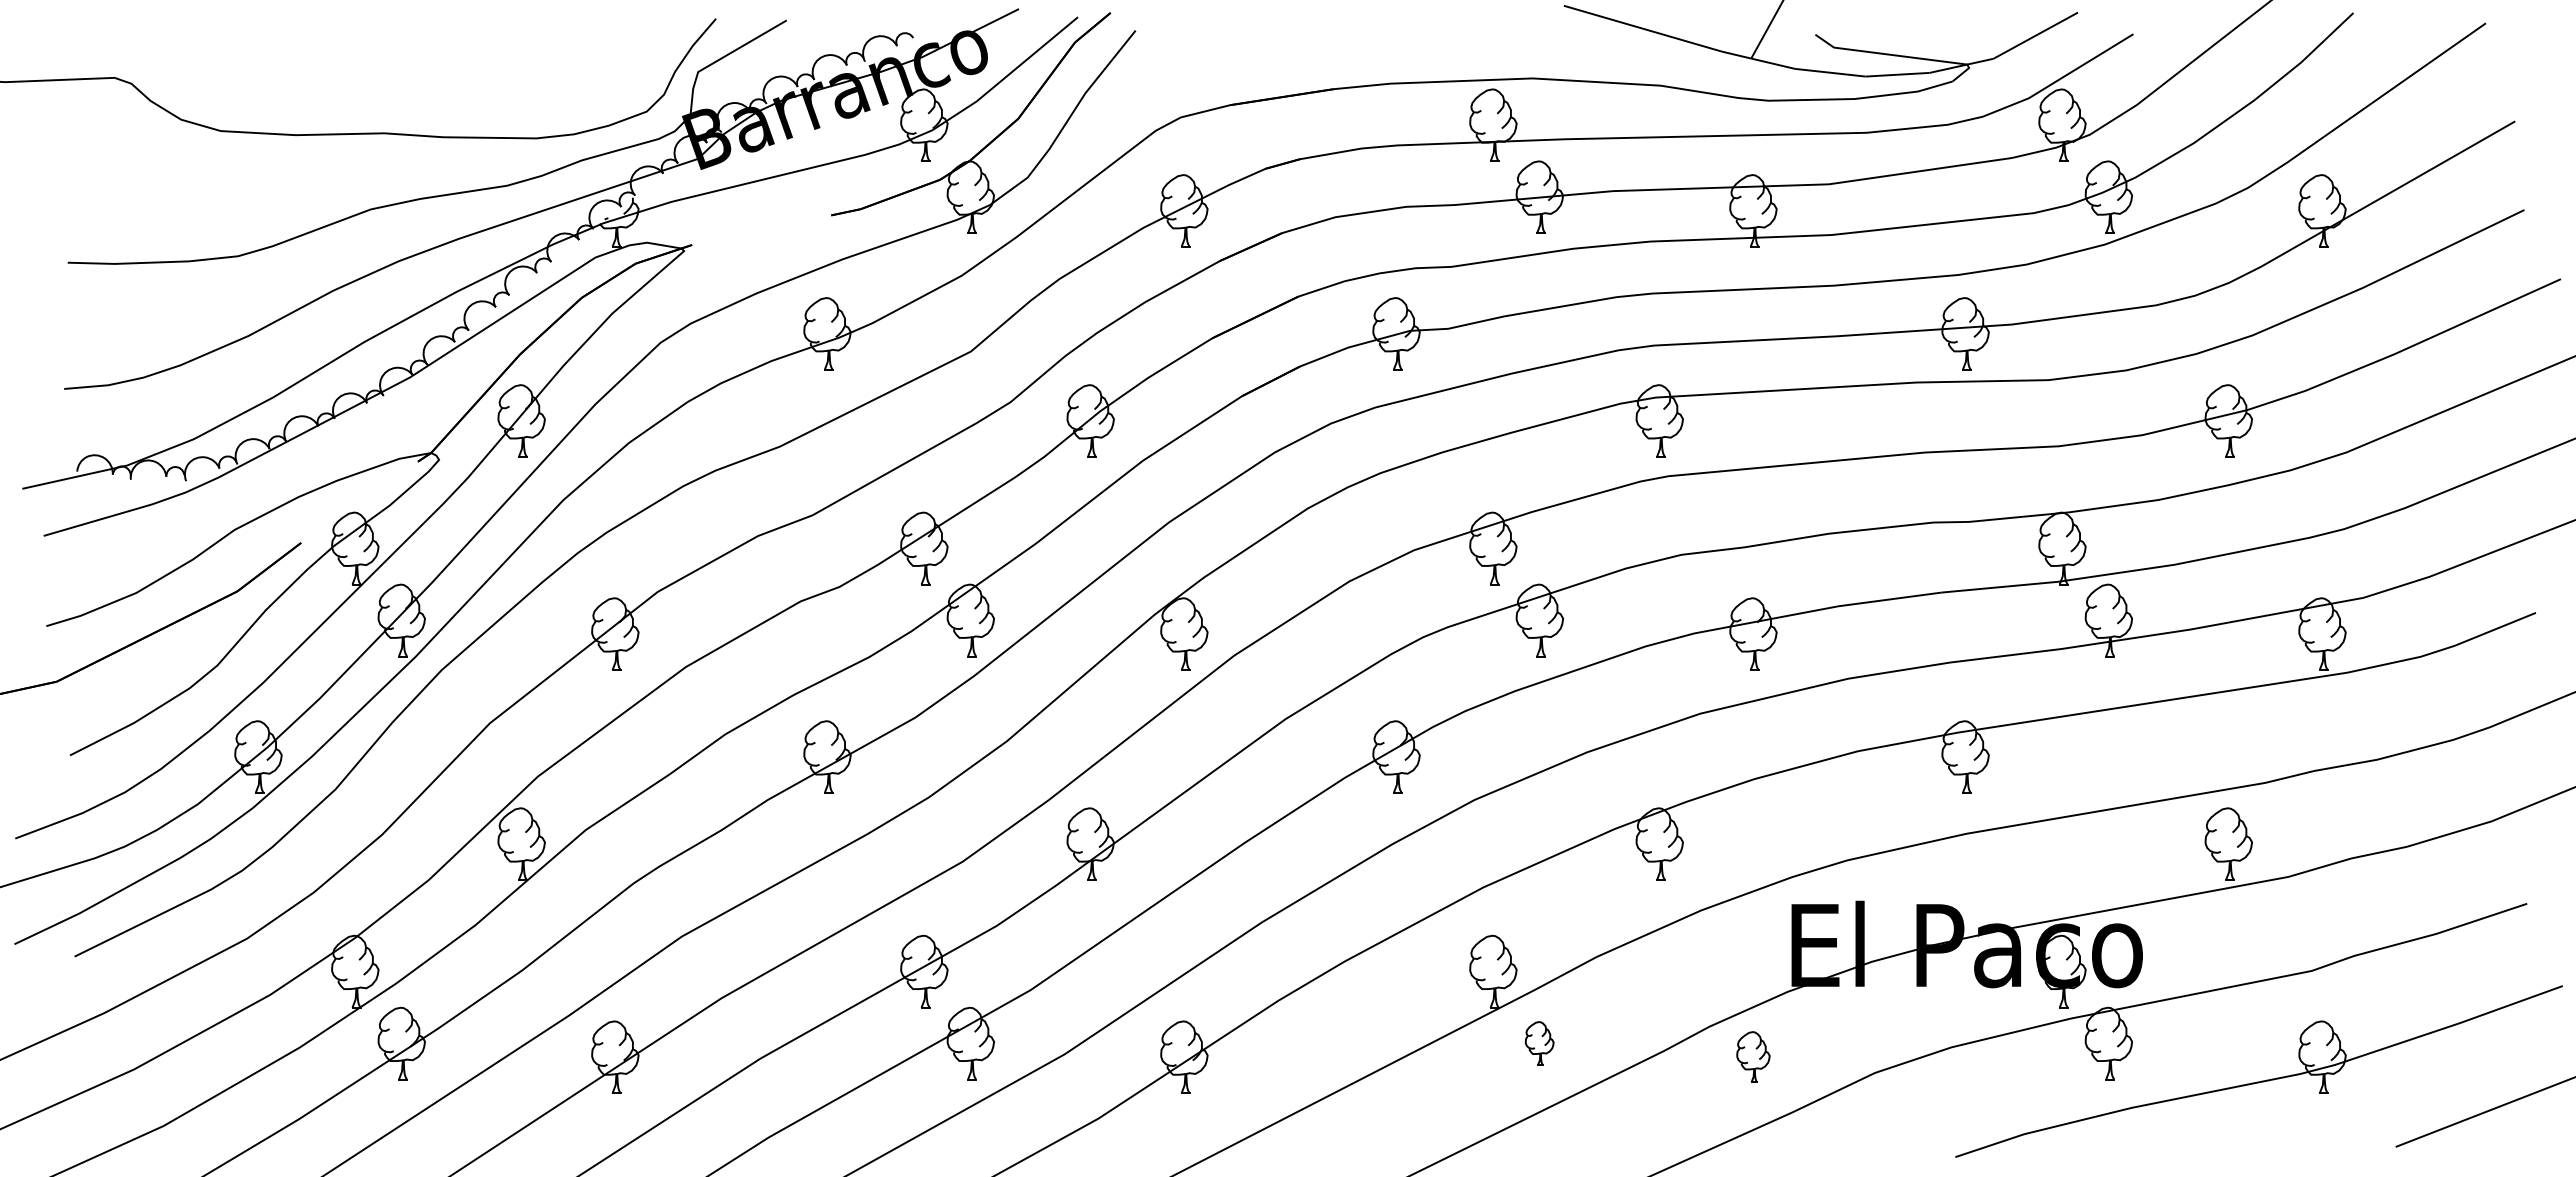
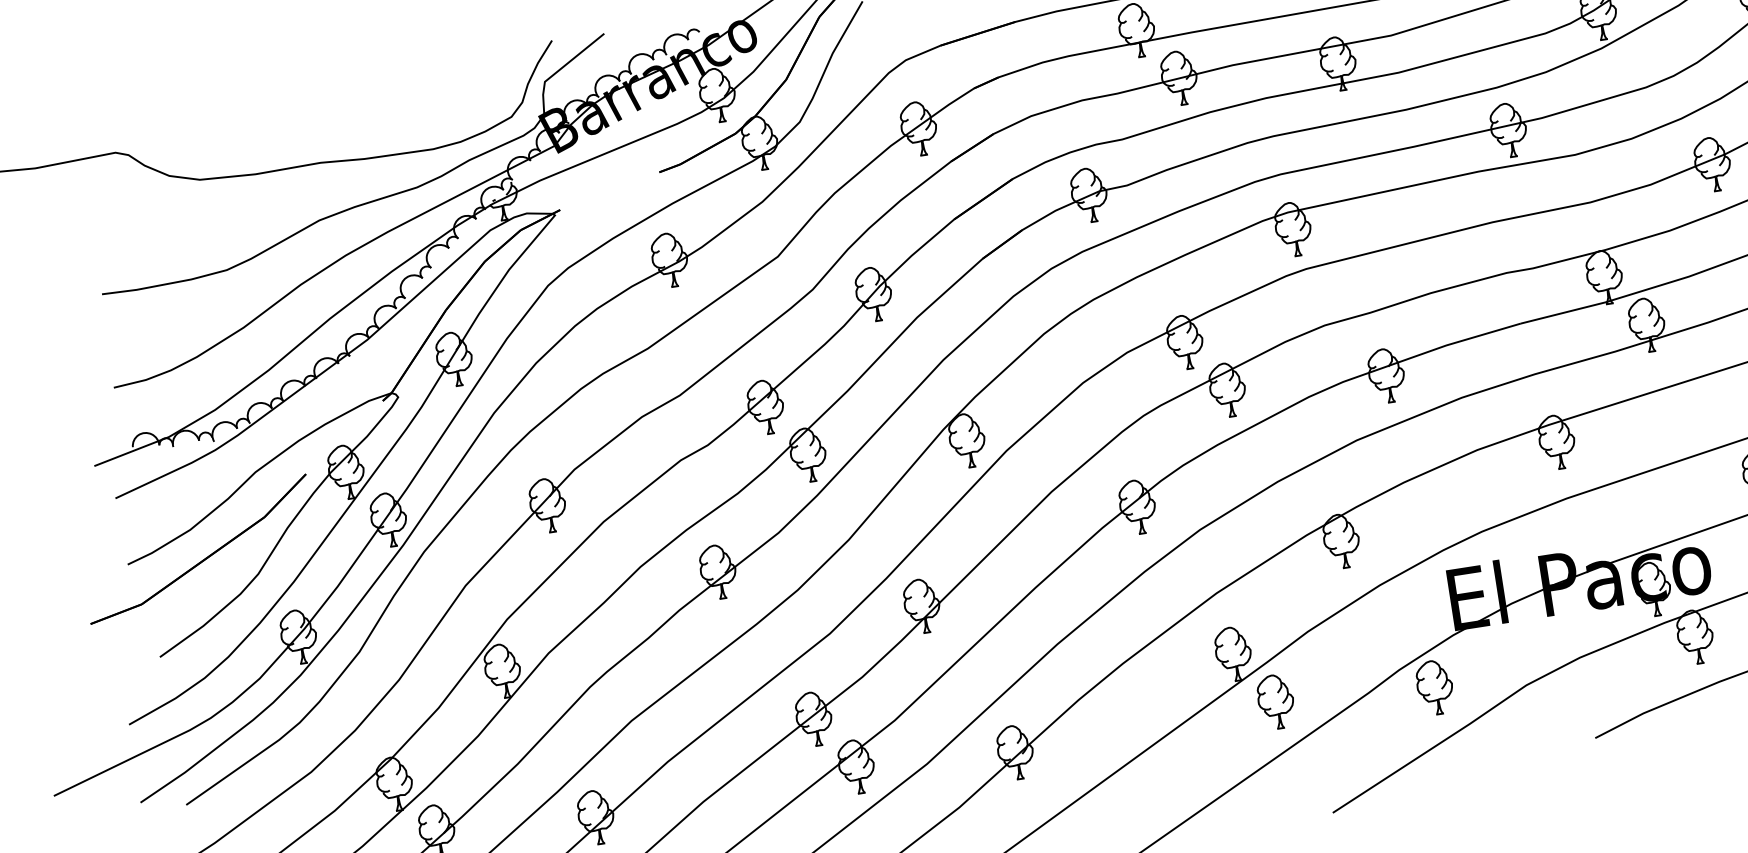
part: (1539, 1043) -> (1275, 701), size x1.67
part: (1753, 1056) -> (1435, 687), size x1.43

